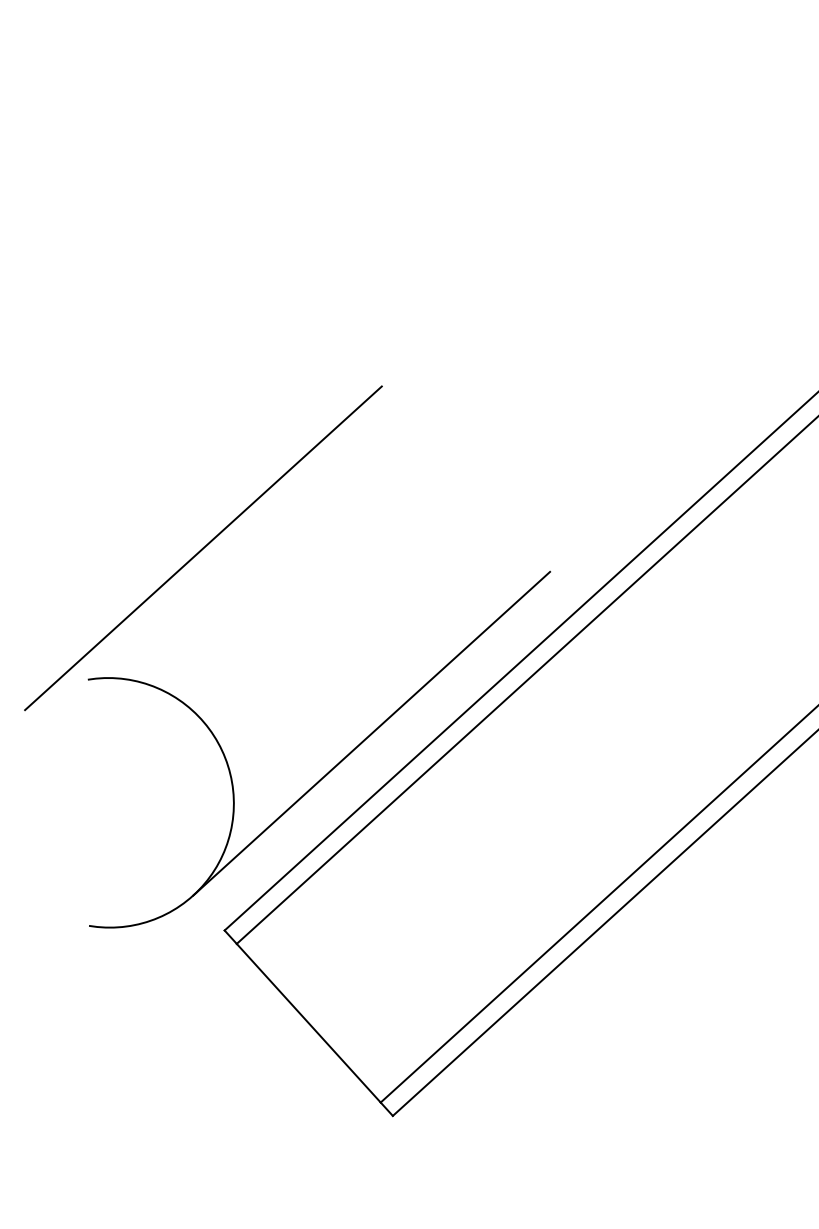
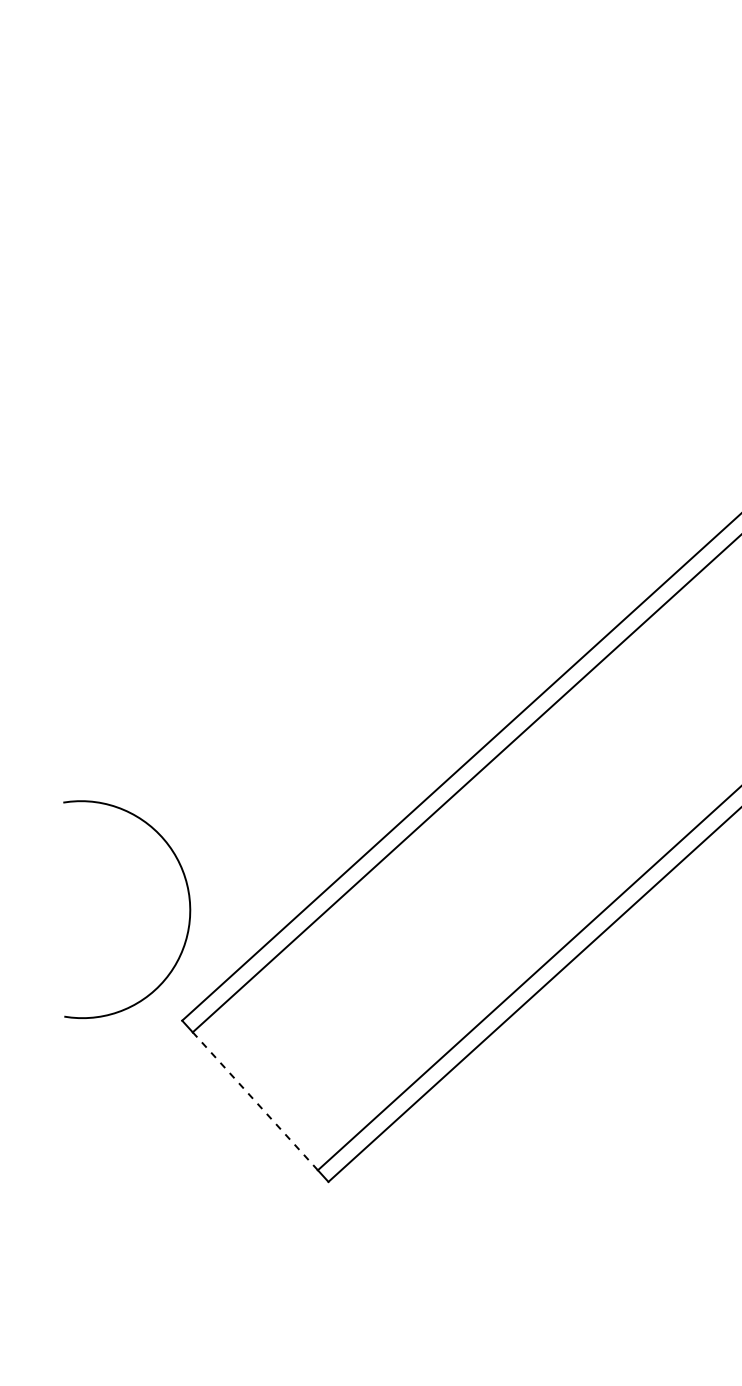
line: (203, 548) -> (163, 688), removed
line: (371, 733) -> (309, 849), removed
line: (308, 1022) -> (255, 1100), solid -> dashed

